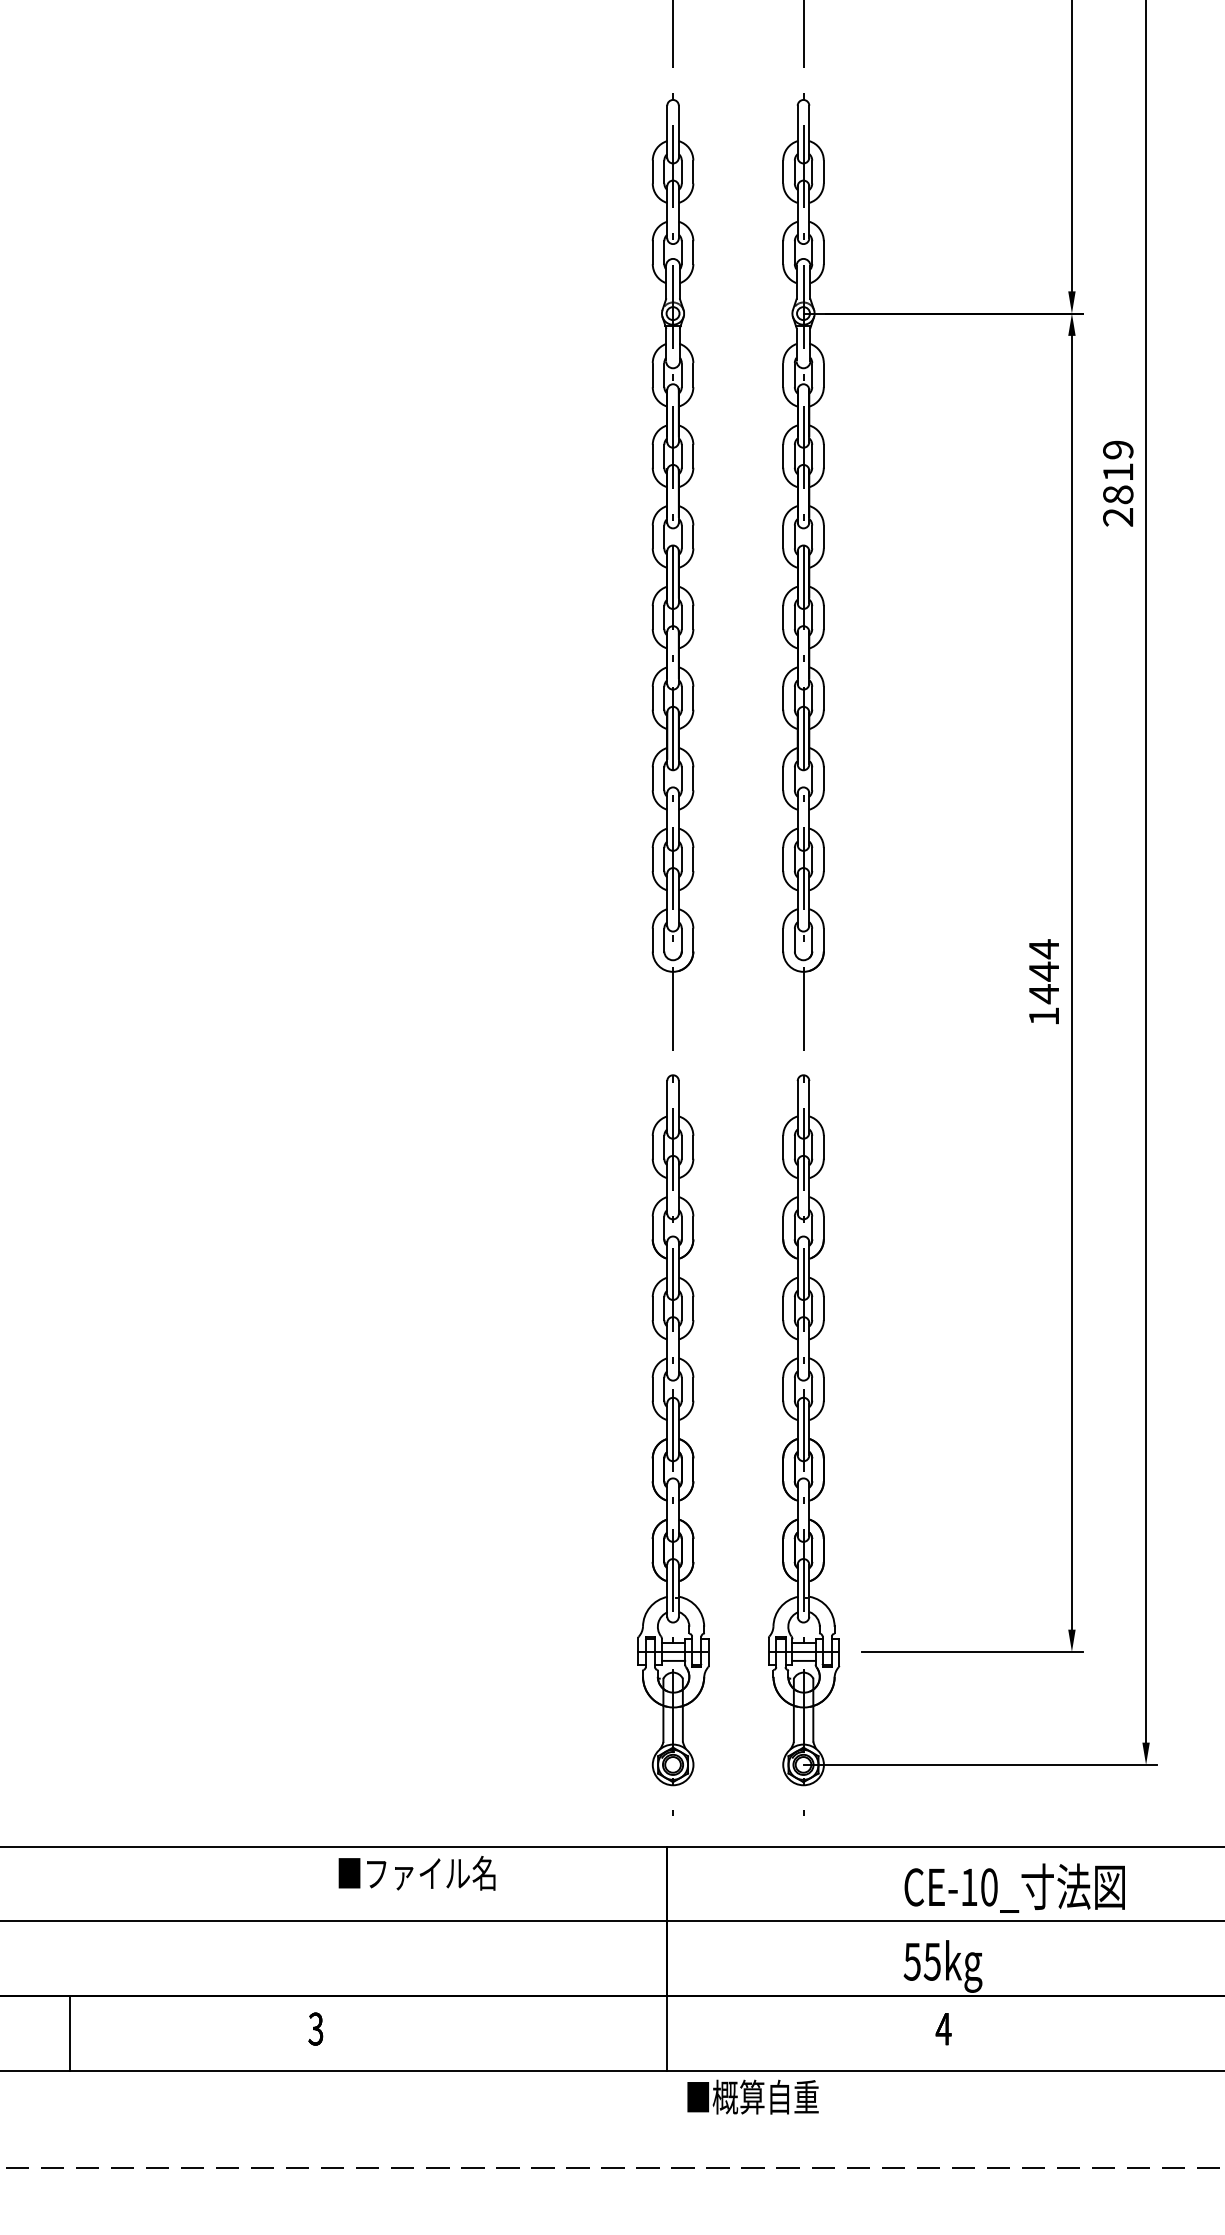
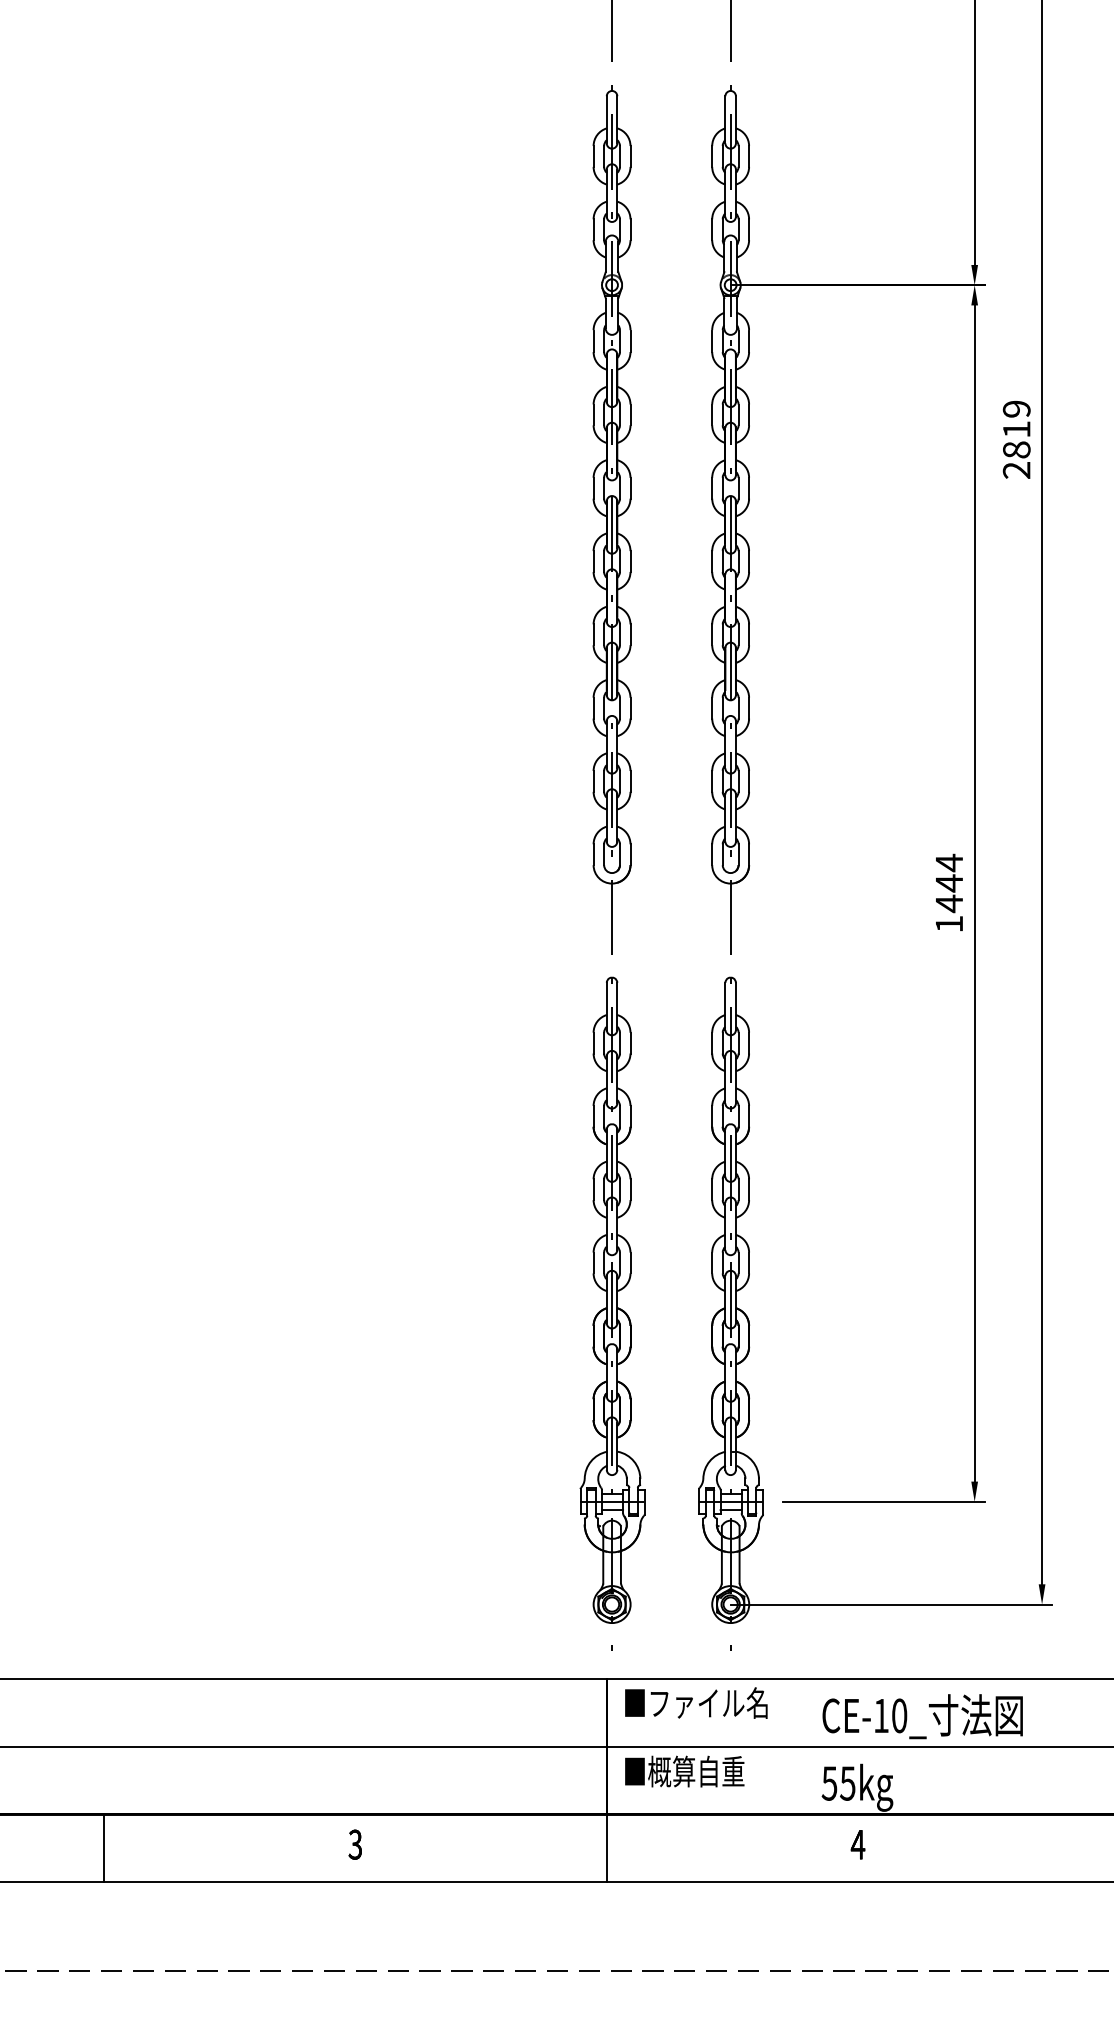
text: (417, 1872) -> (696, 1702), moved
text: (314, 2028) -> (354, 1844), moved
line: (70, 2033) -> (104, 1848), moved
text: (752, 2097) -> (684, 1771), moved

